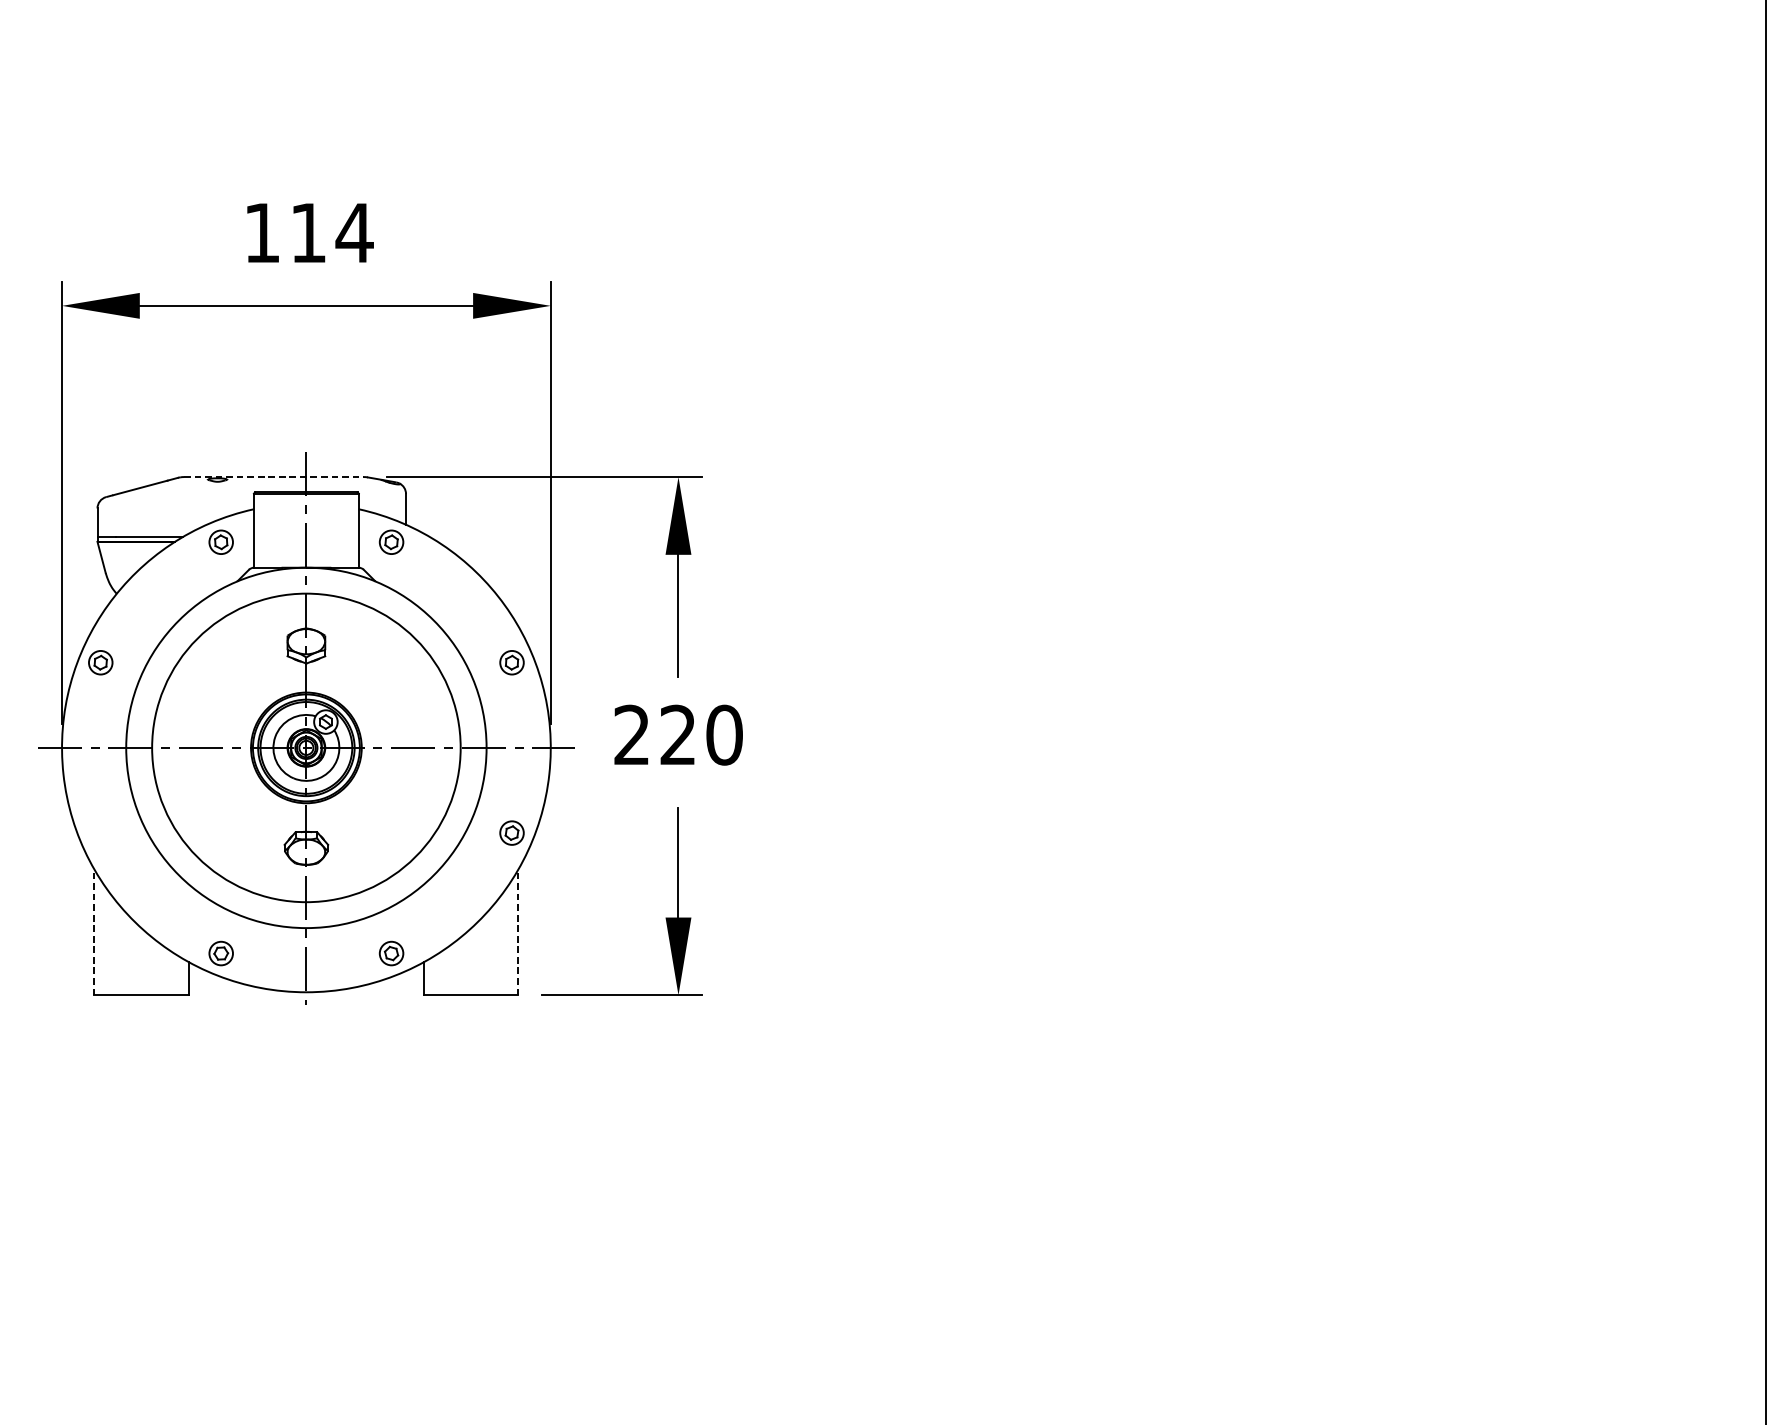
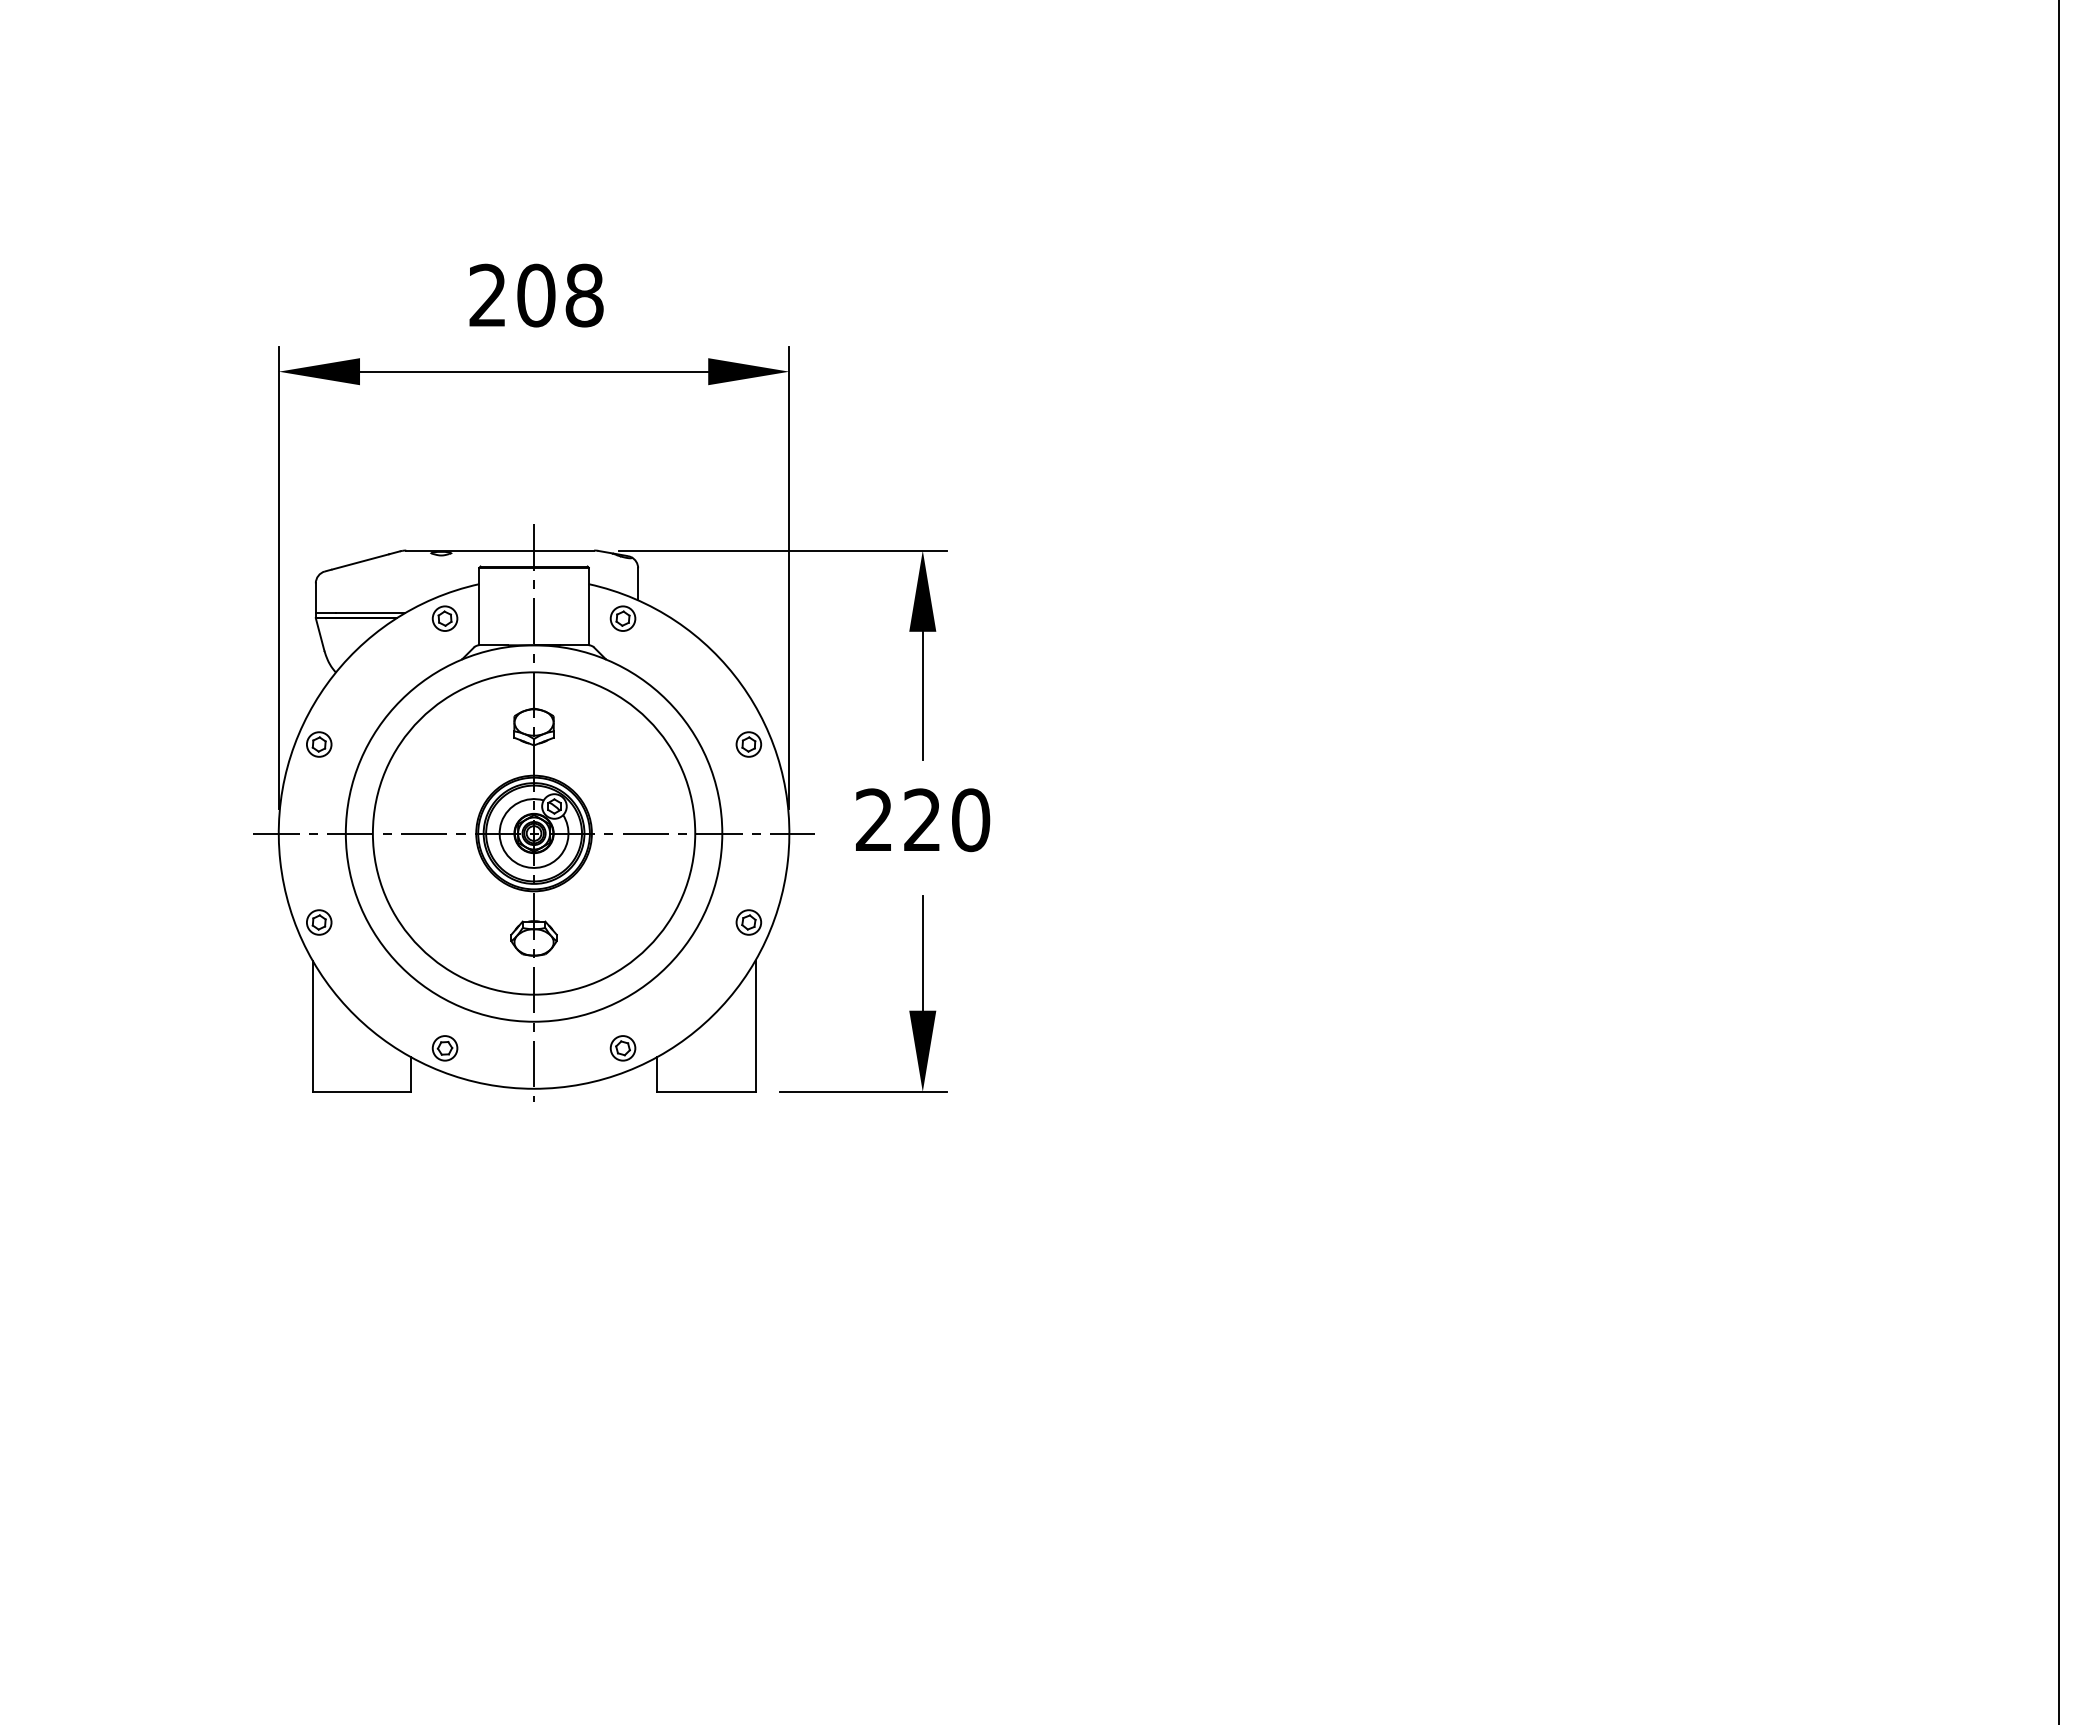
text: (308, 232) -> (536, 295), 114 -> 208
line: (274, 477) -> (500, 550), dashed -> solid
part: (101, 833) -> (319, 922), added
line: (94, 932) -> (312, 1026), dashed -> solid
line: (518, 932) -> (755, 1026), dashed -> solid

